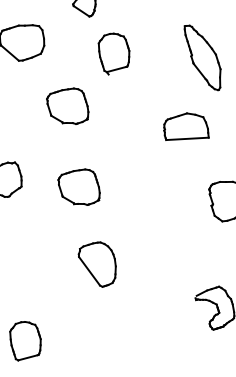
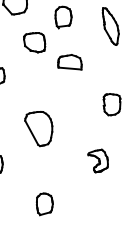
part: (184, 127) -> (69, 62), moved
part: (78, 187) -> (34, 86), removed
part: (97, 265) -> (38, 129), size x1.43

